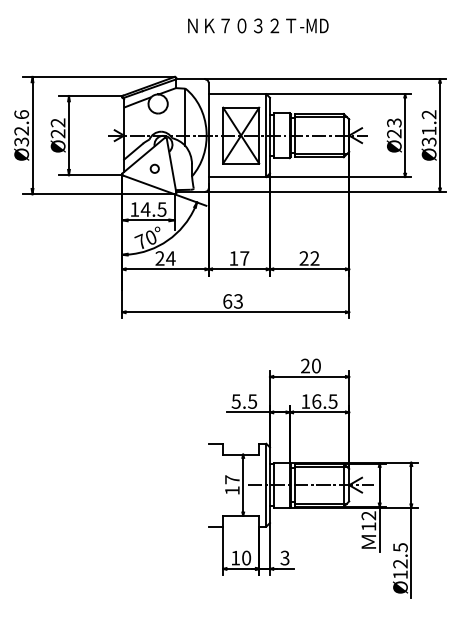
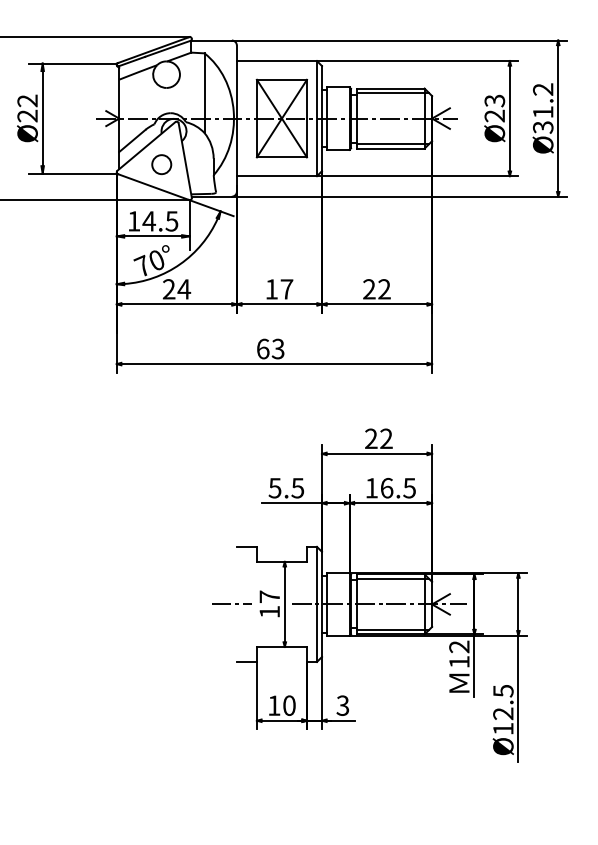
circle: (154, 168) -> (161, 164), size x1.67
text: (316, 365) -> (386, 438), 20 -> 22
line: (204, 485) -> (230, 604), added

